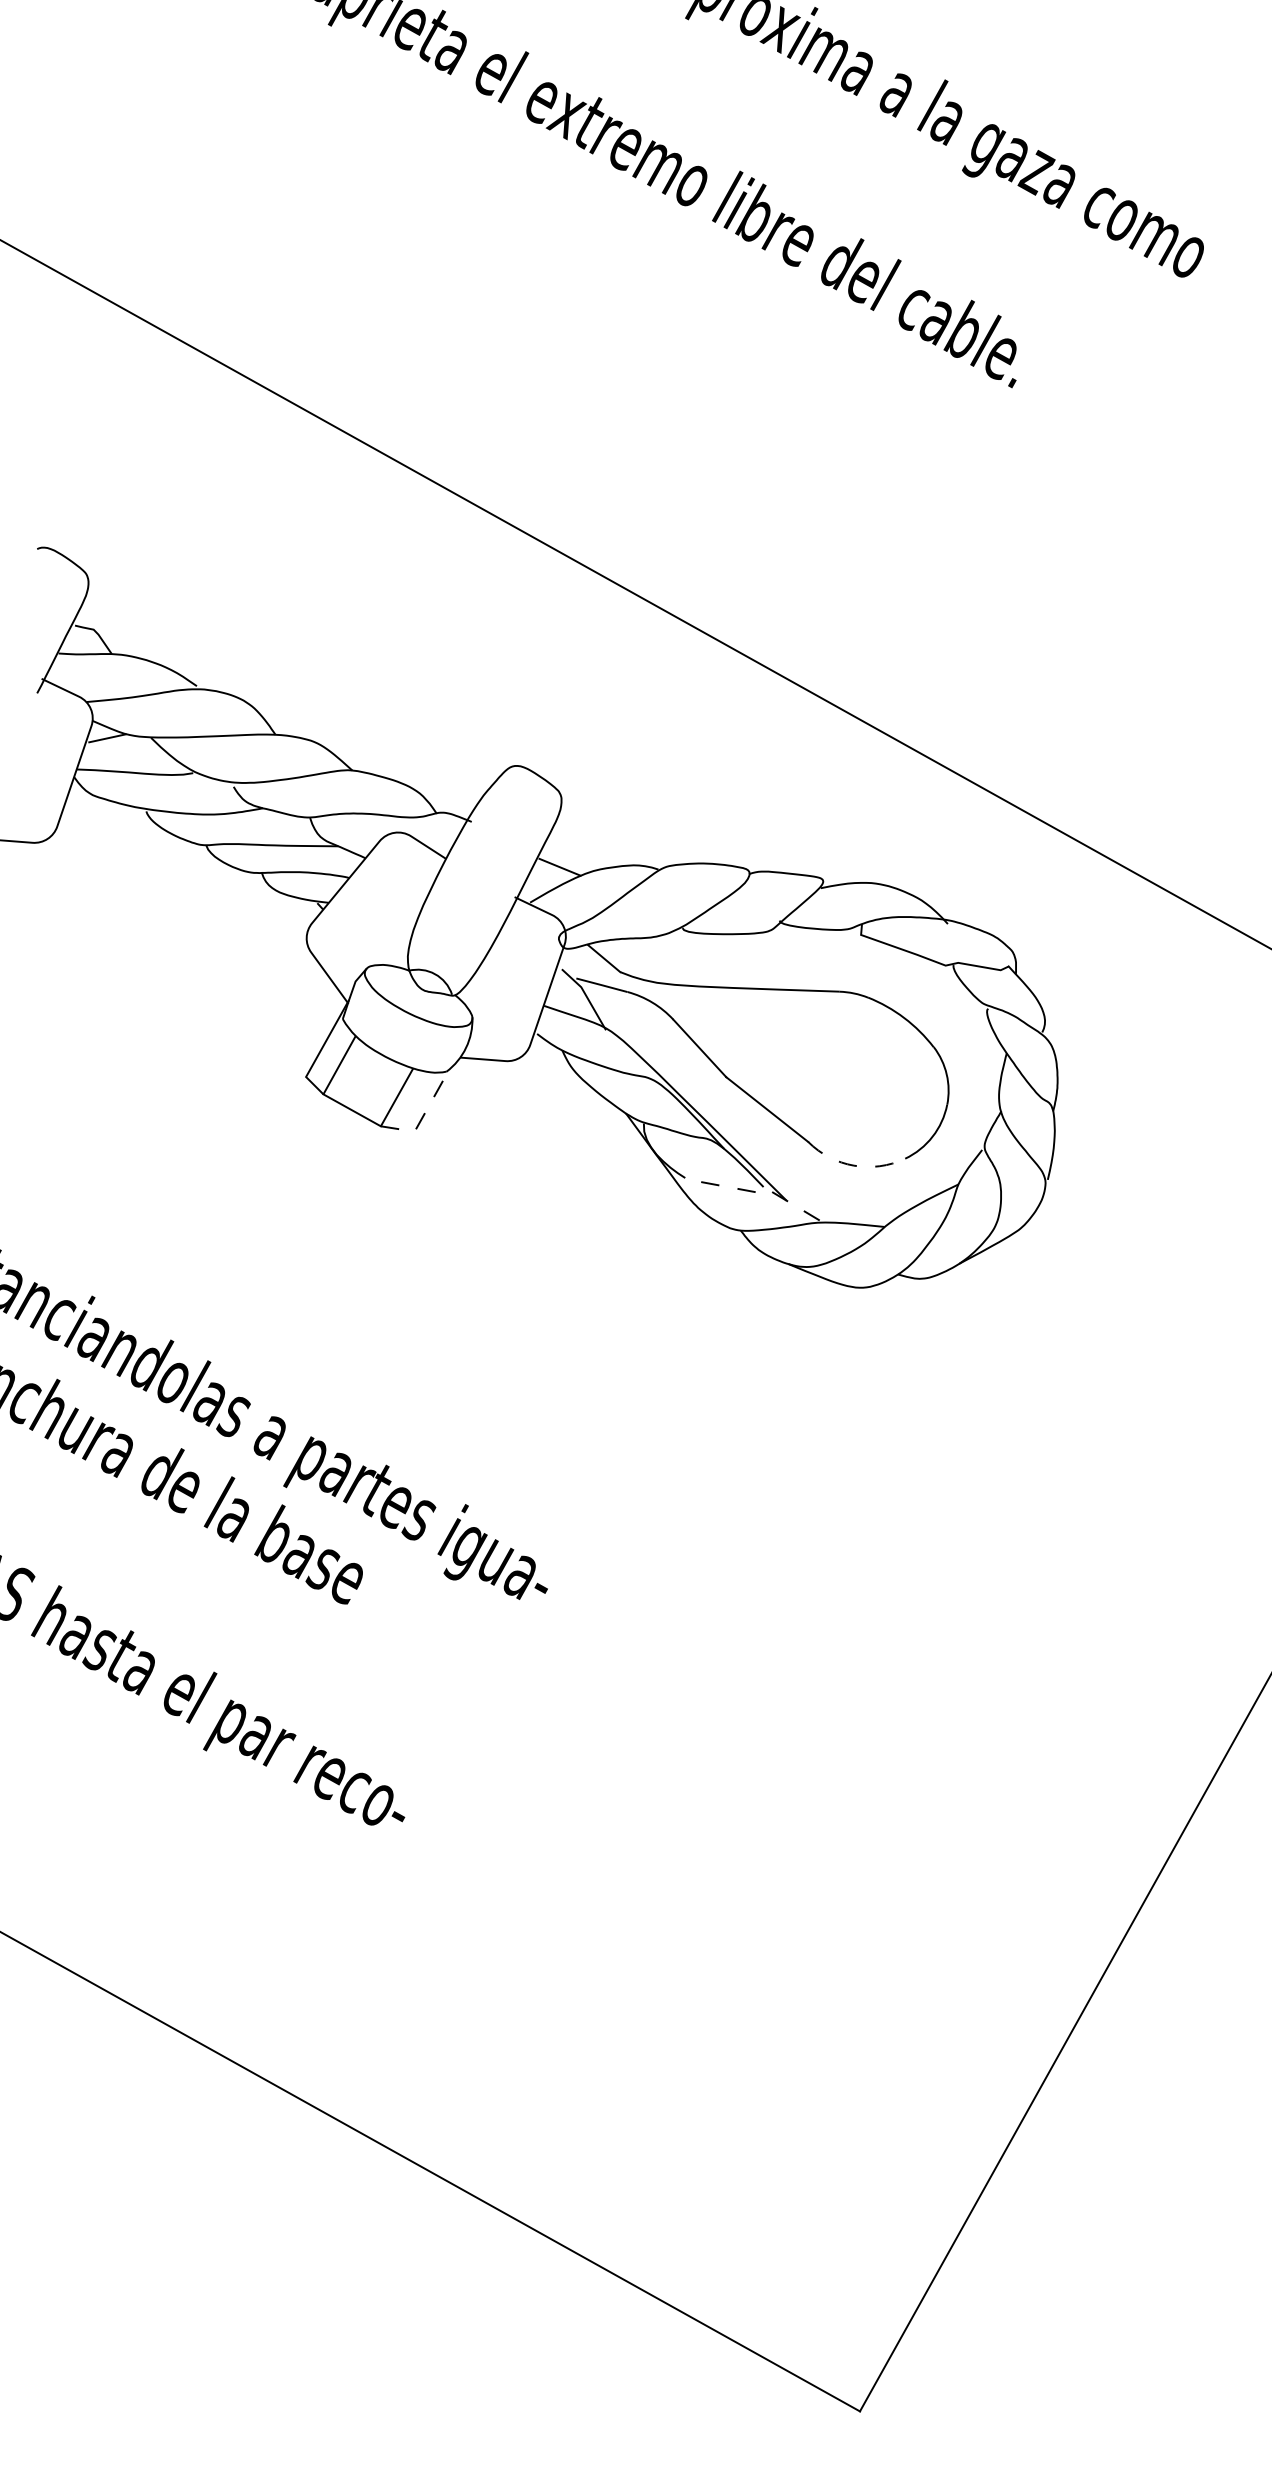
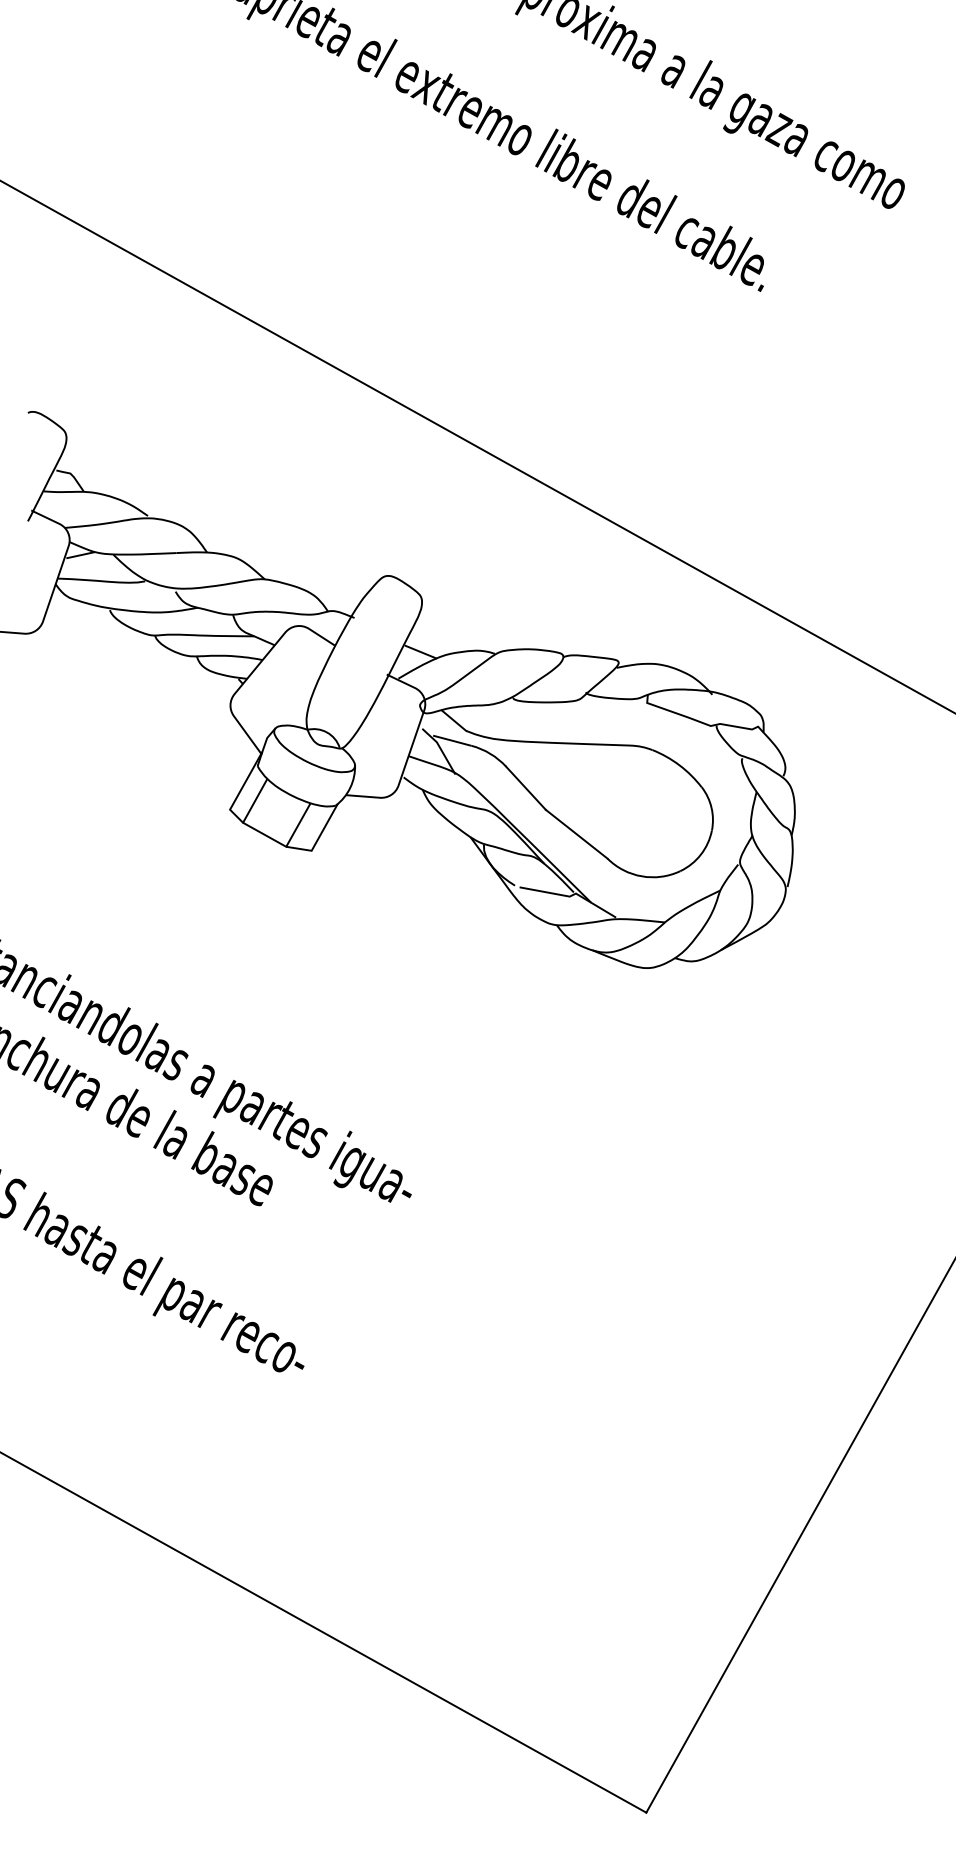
line: (423, 1116) -> (318, 839), dashed -> solid
arc: (854, 1165) -> (642, 876), dashed -> solid
line: (759, 1191) -> (570, 895), dashed -> solid

